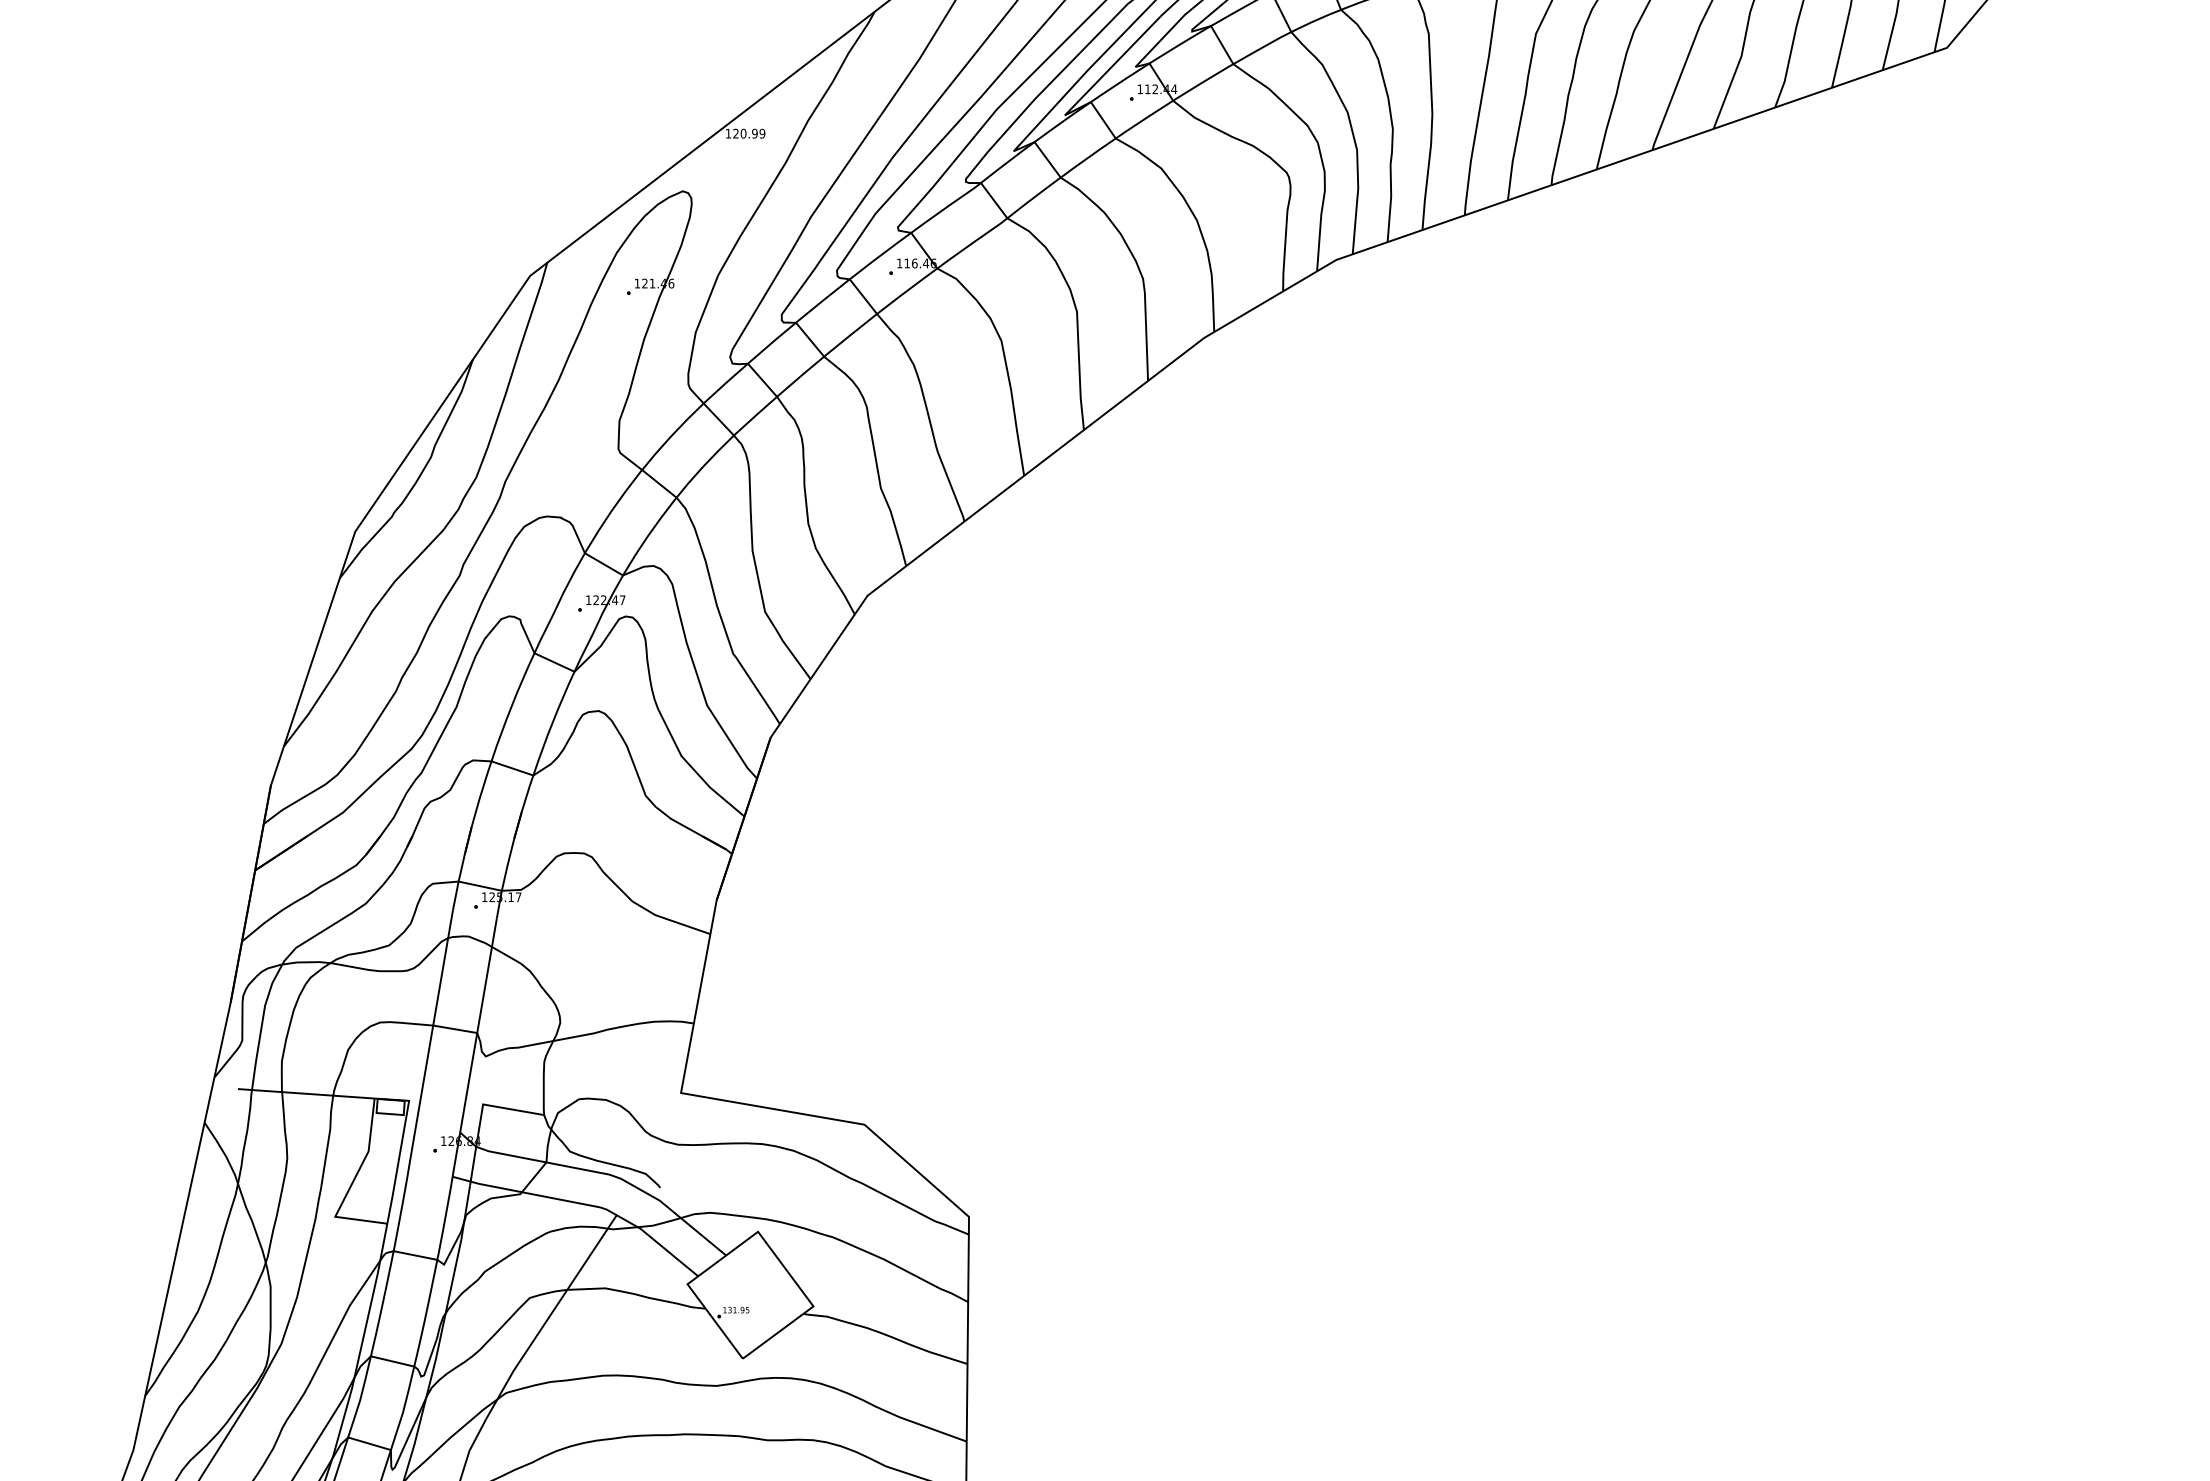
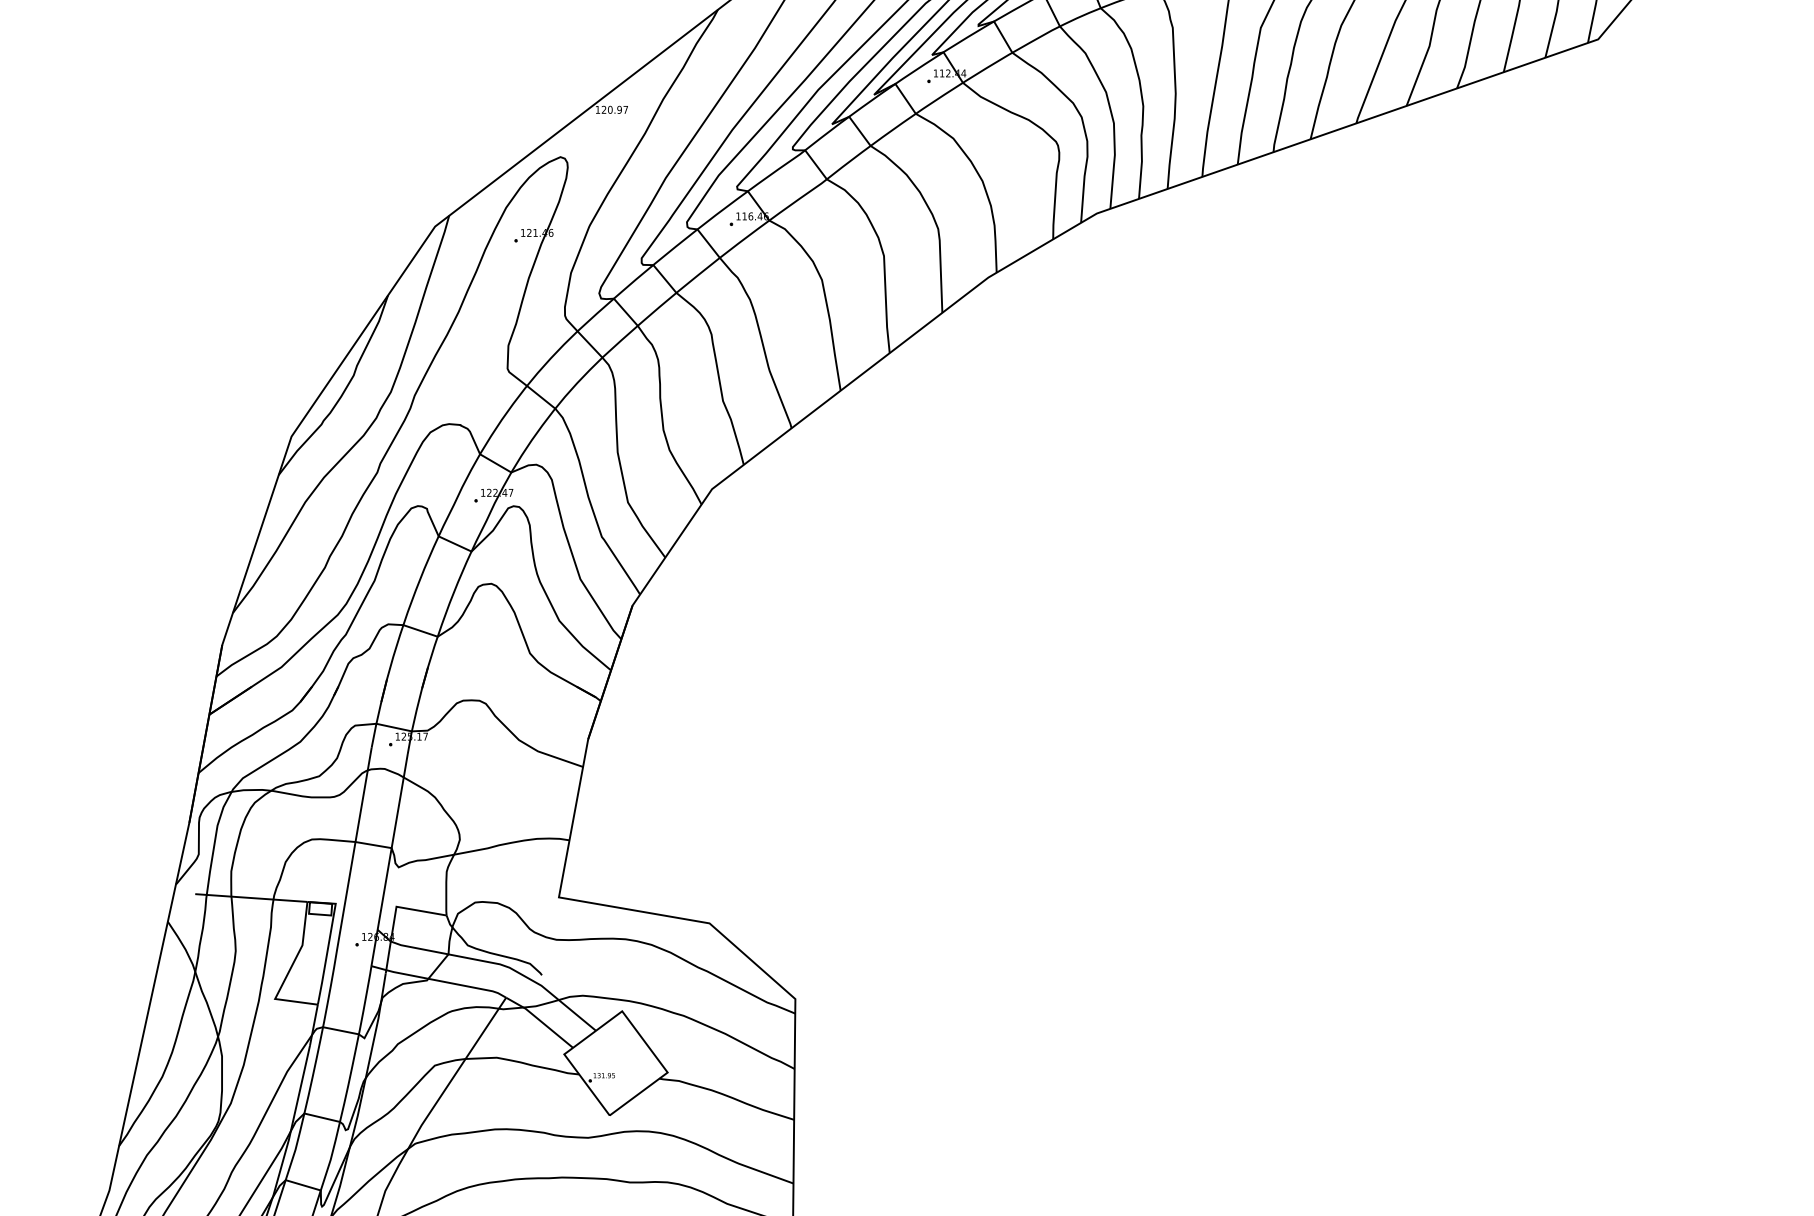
text: (762, 133) -> (625, 109), 120.99 -> 120.97

